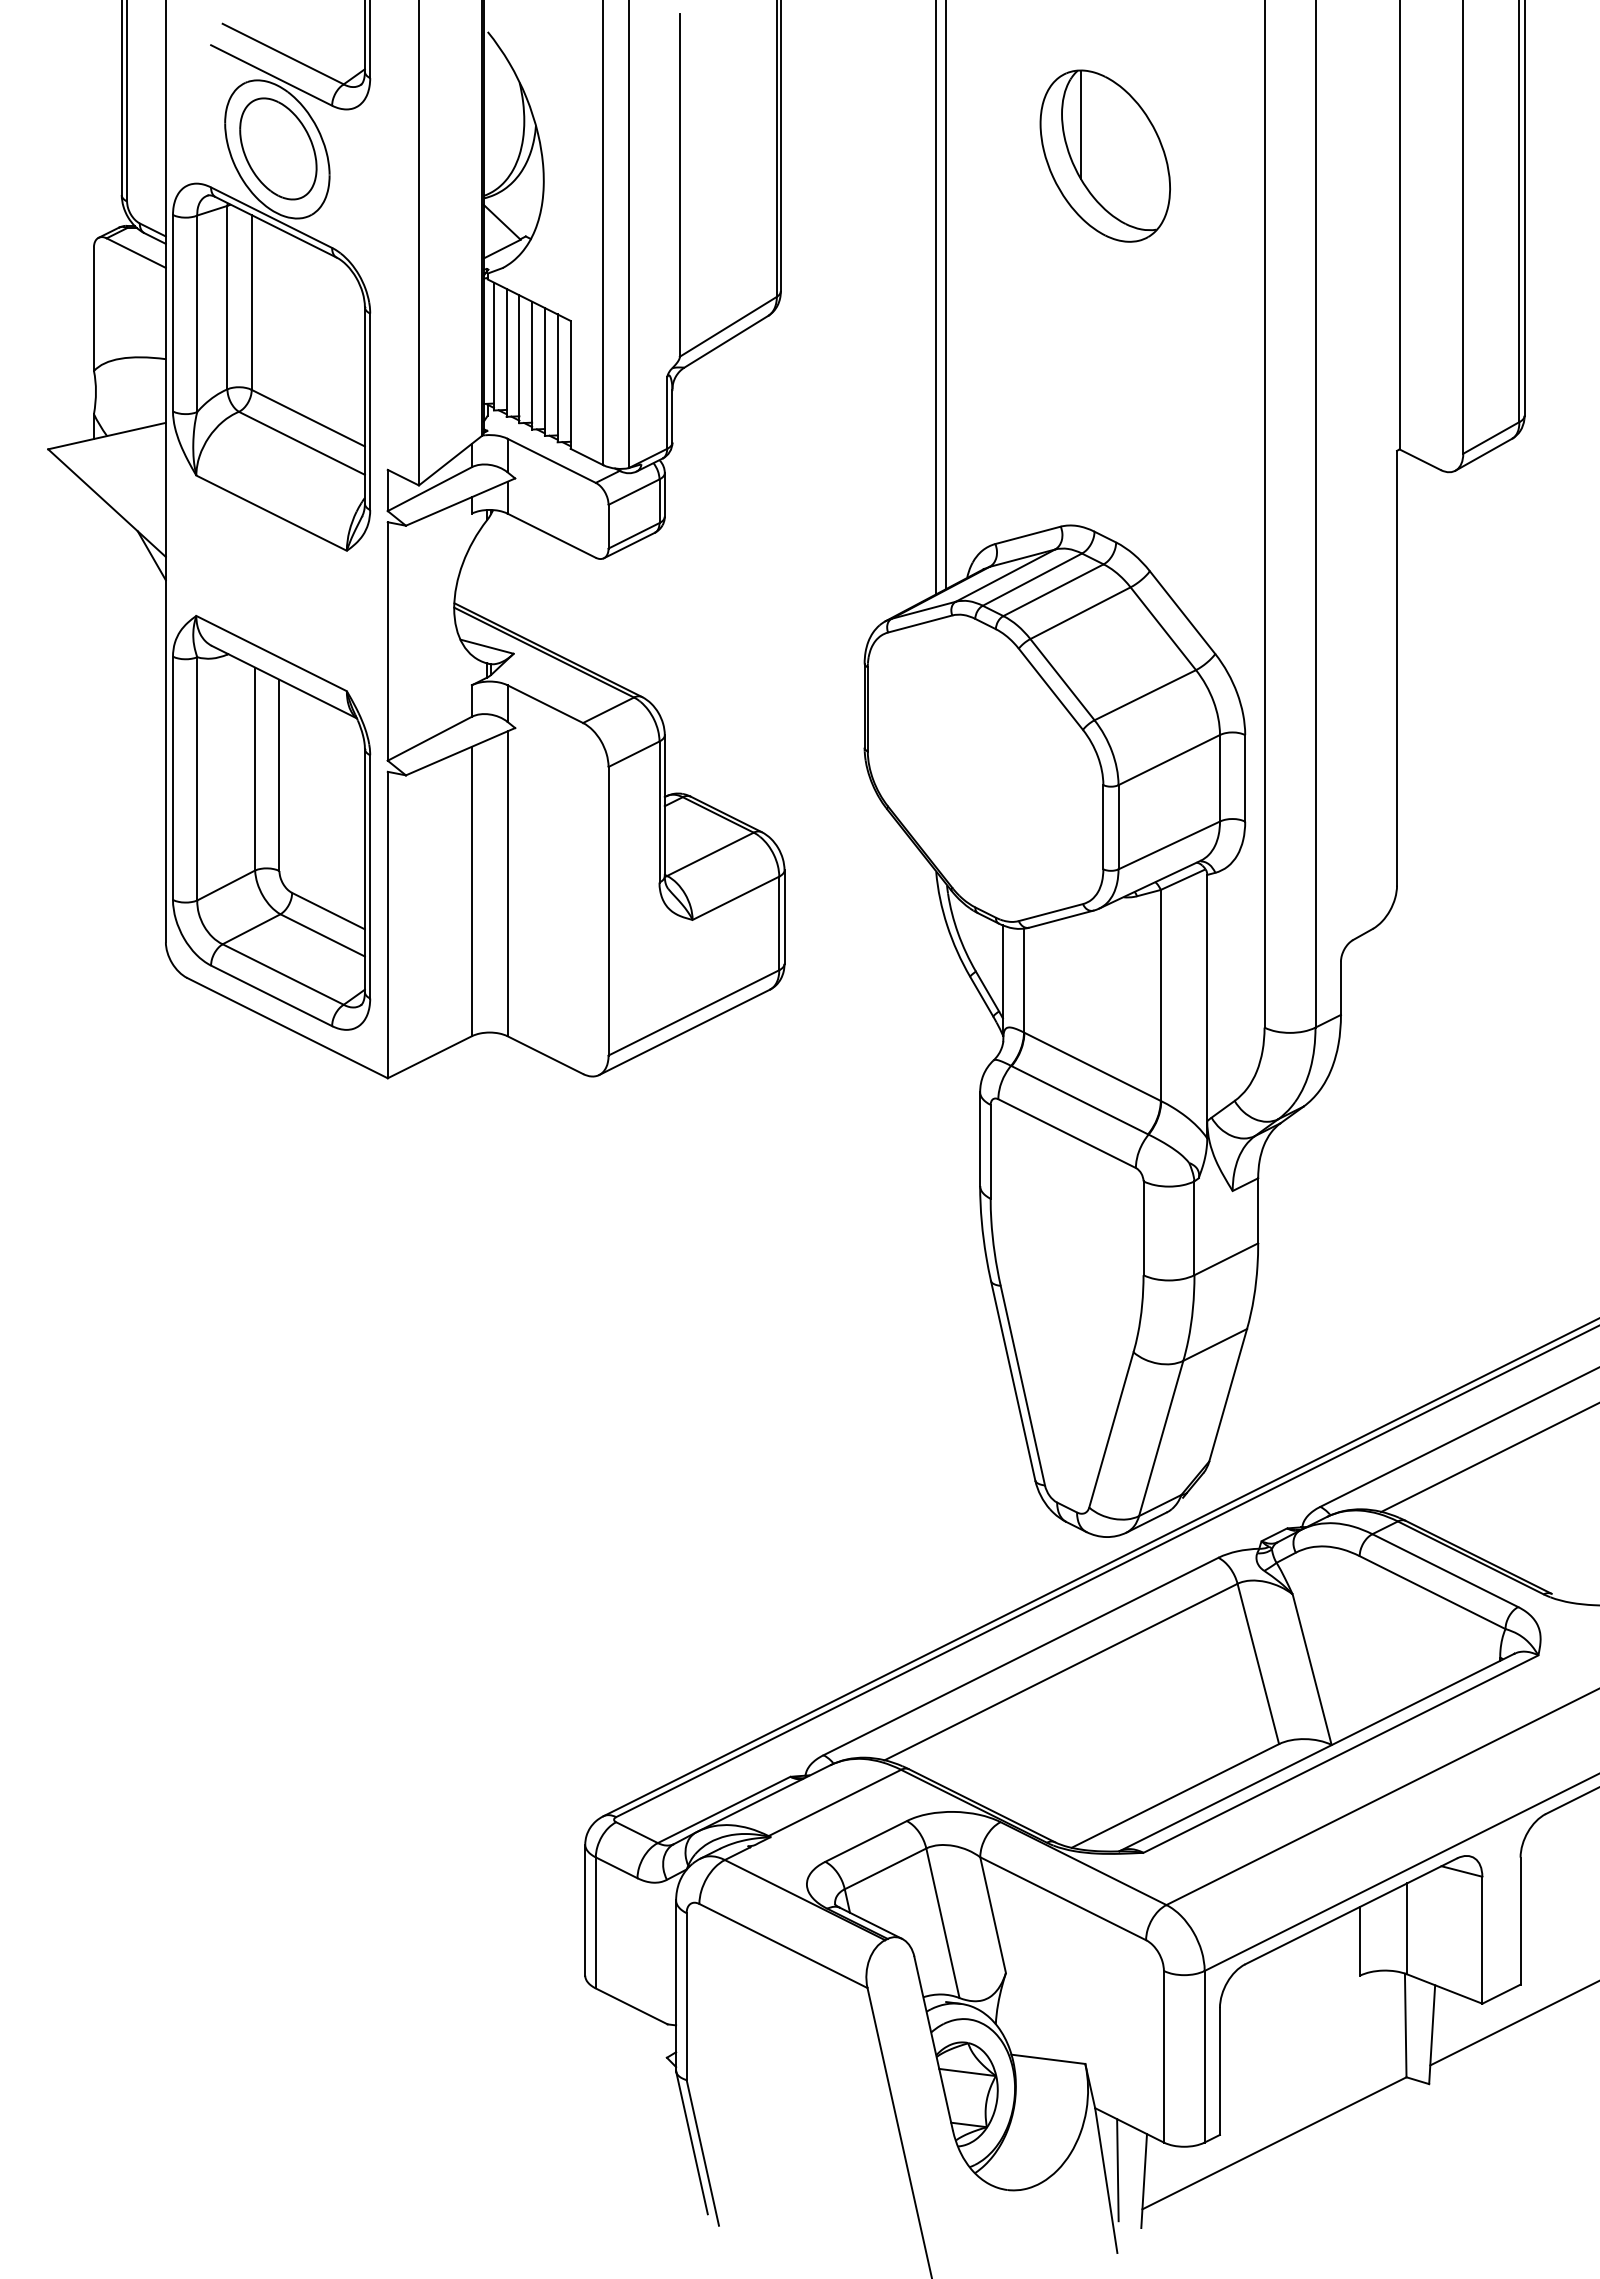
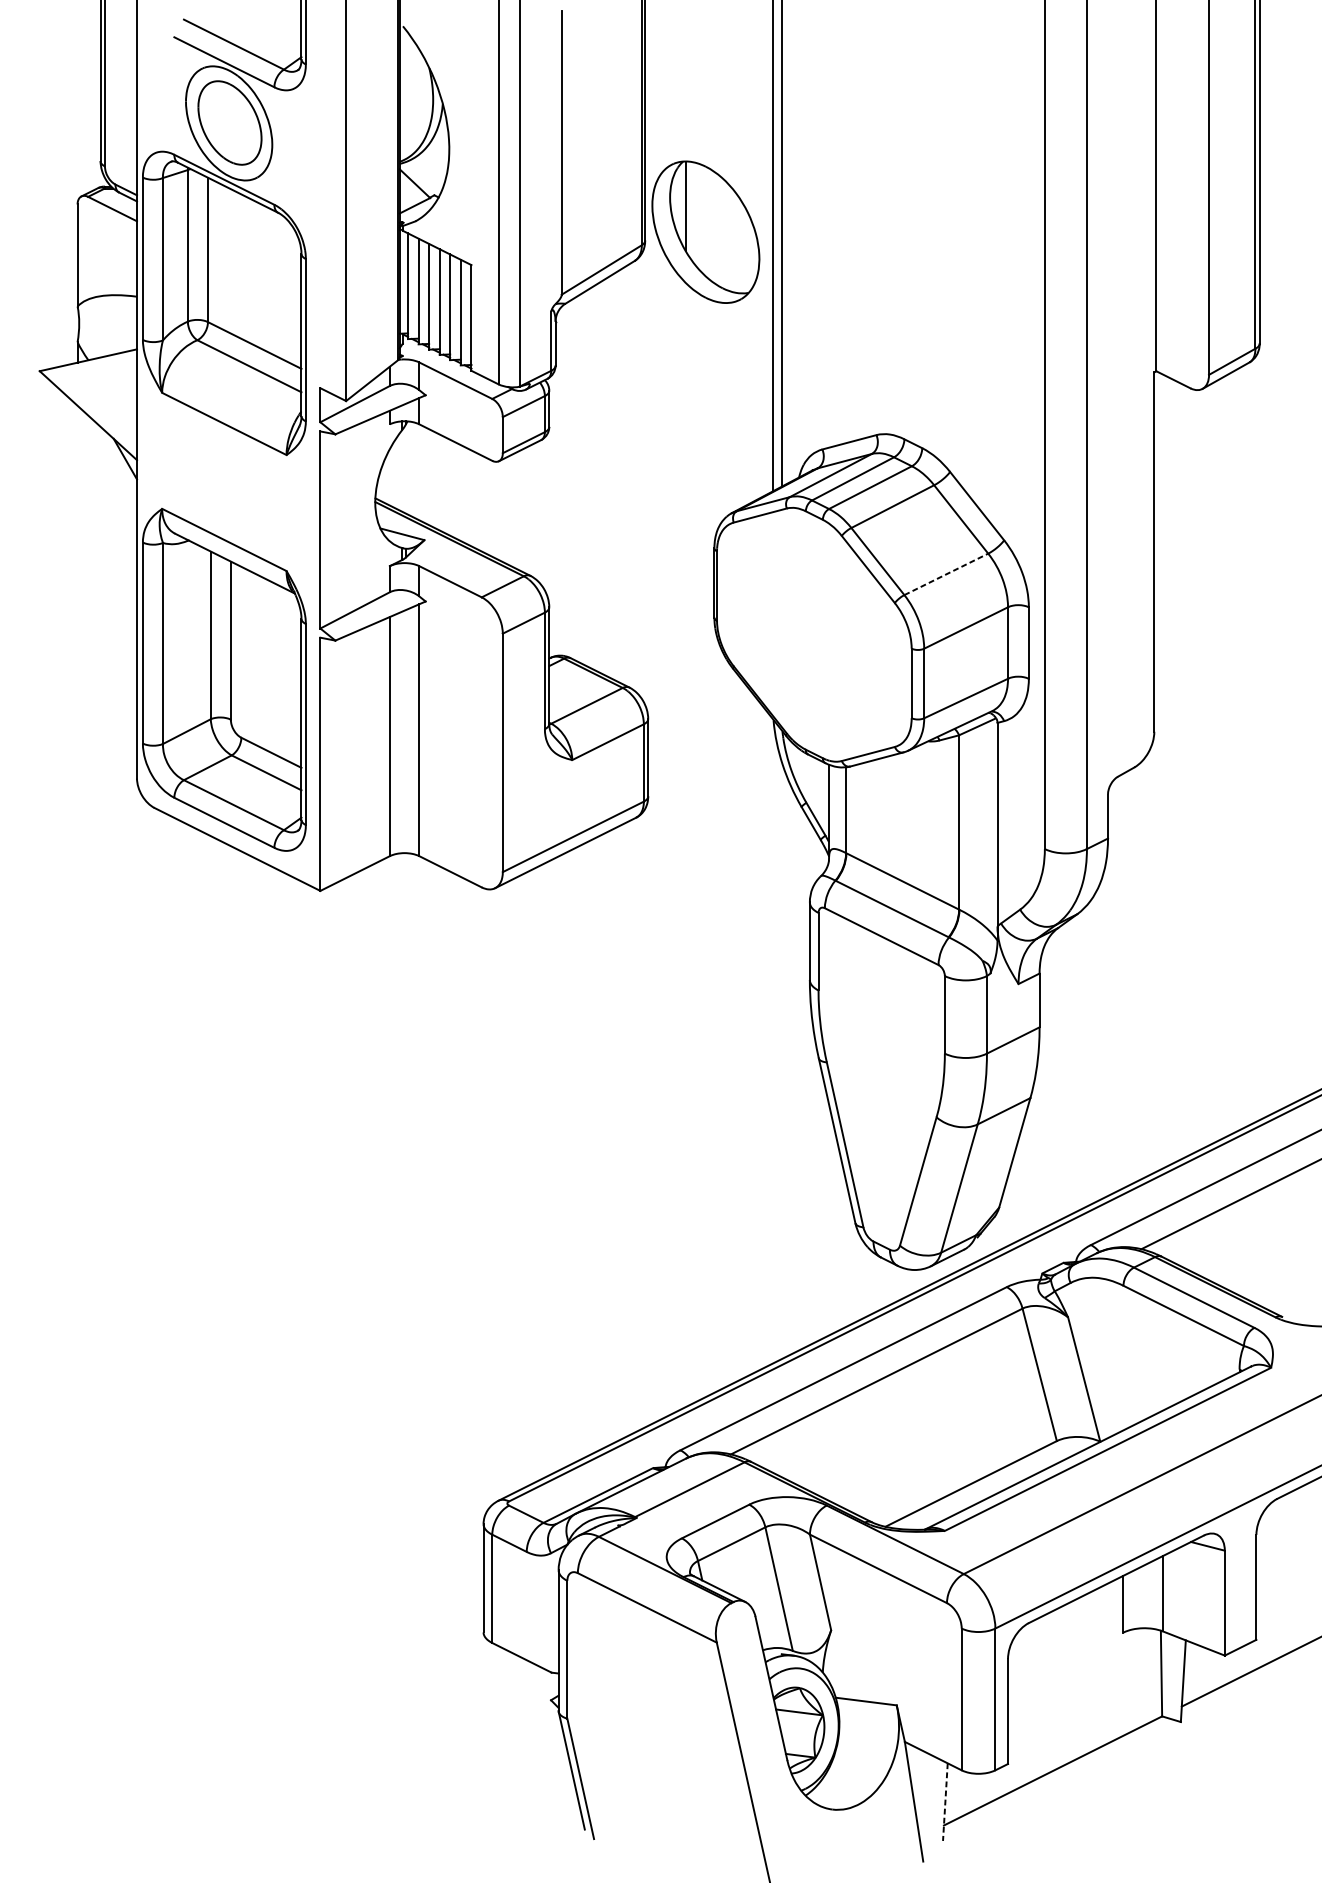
part: (1104, 155) -> (705, 231), moved
line: (1145, 695) -> (946, 574), solid -> dashed
line: (1117, 2170) -> (923, 1793), removed
line: (1144, 2181) -> (945, 1802), solid -> dashed

